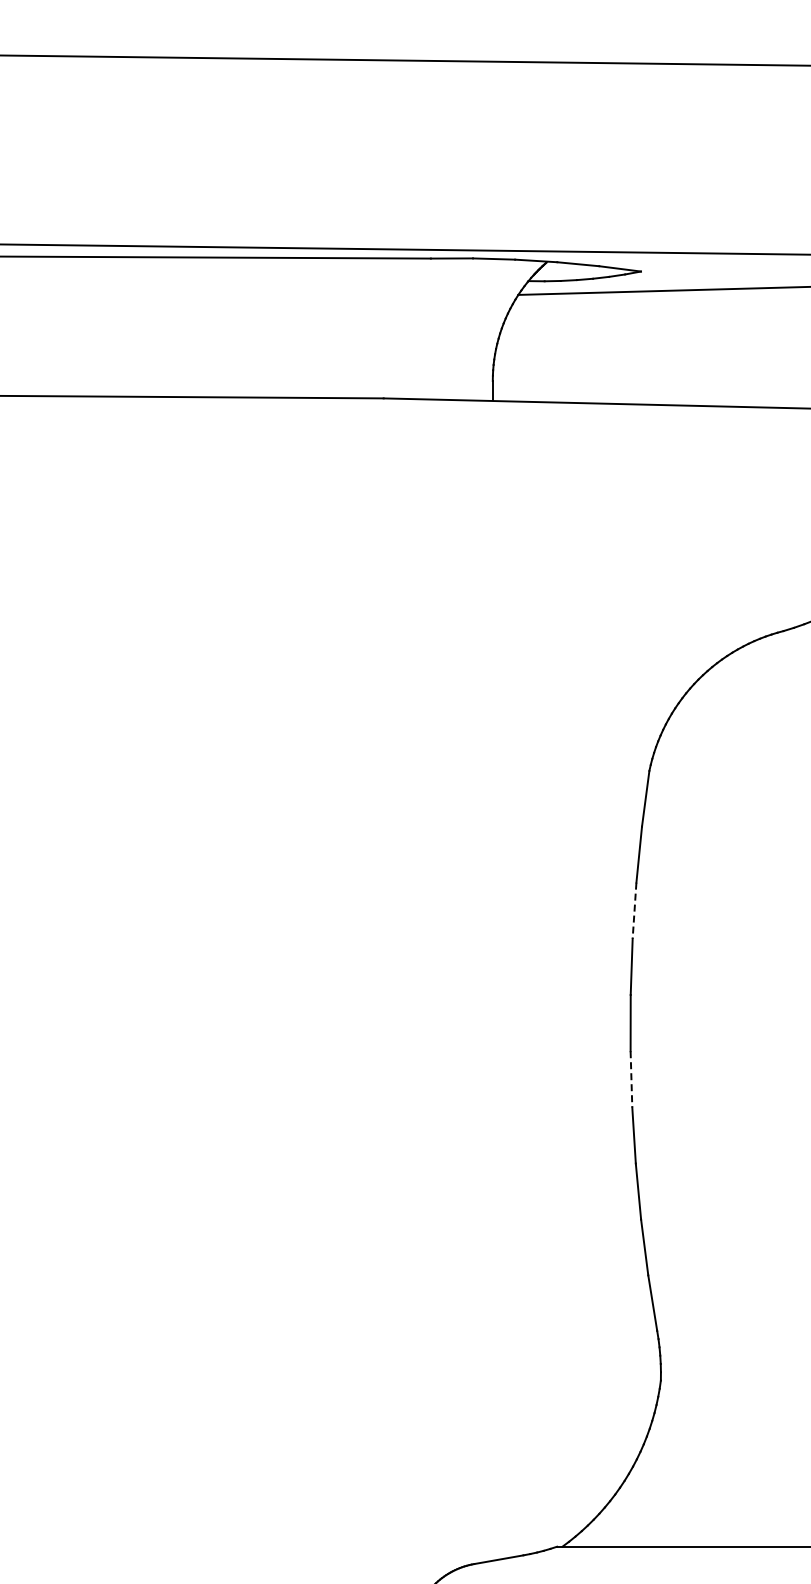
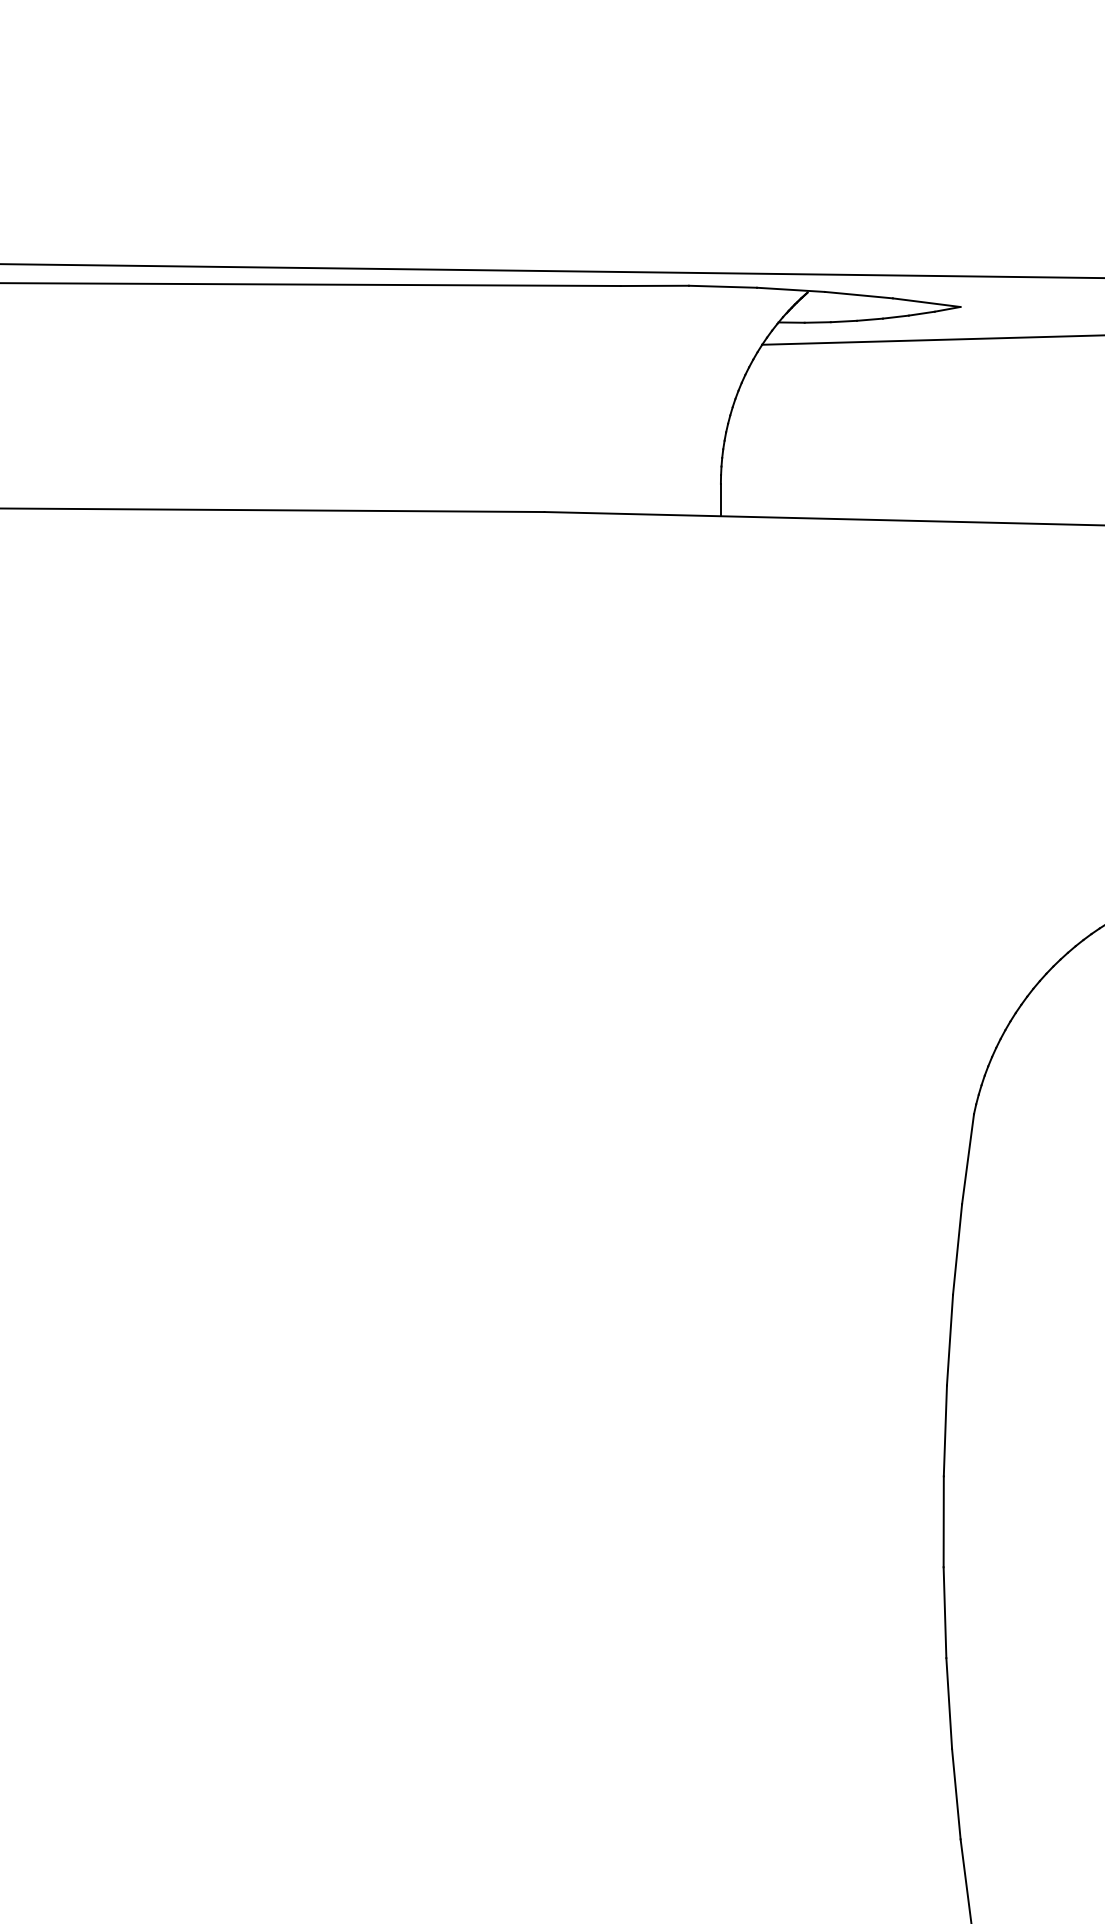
line: (634, 911) -> (949, 1341), dashed -> solid
line: (631, 1079) -> (945, 1612), dashed -> solid

